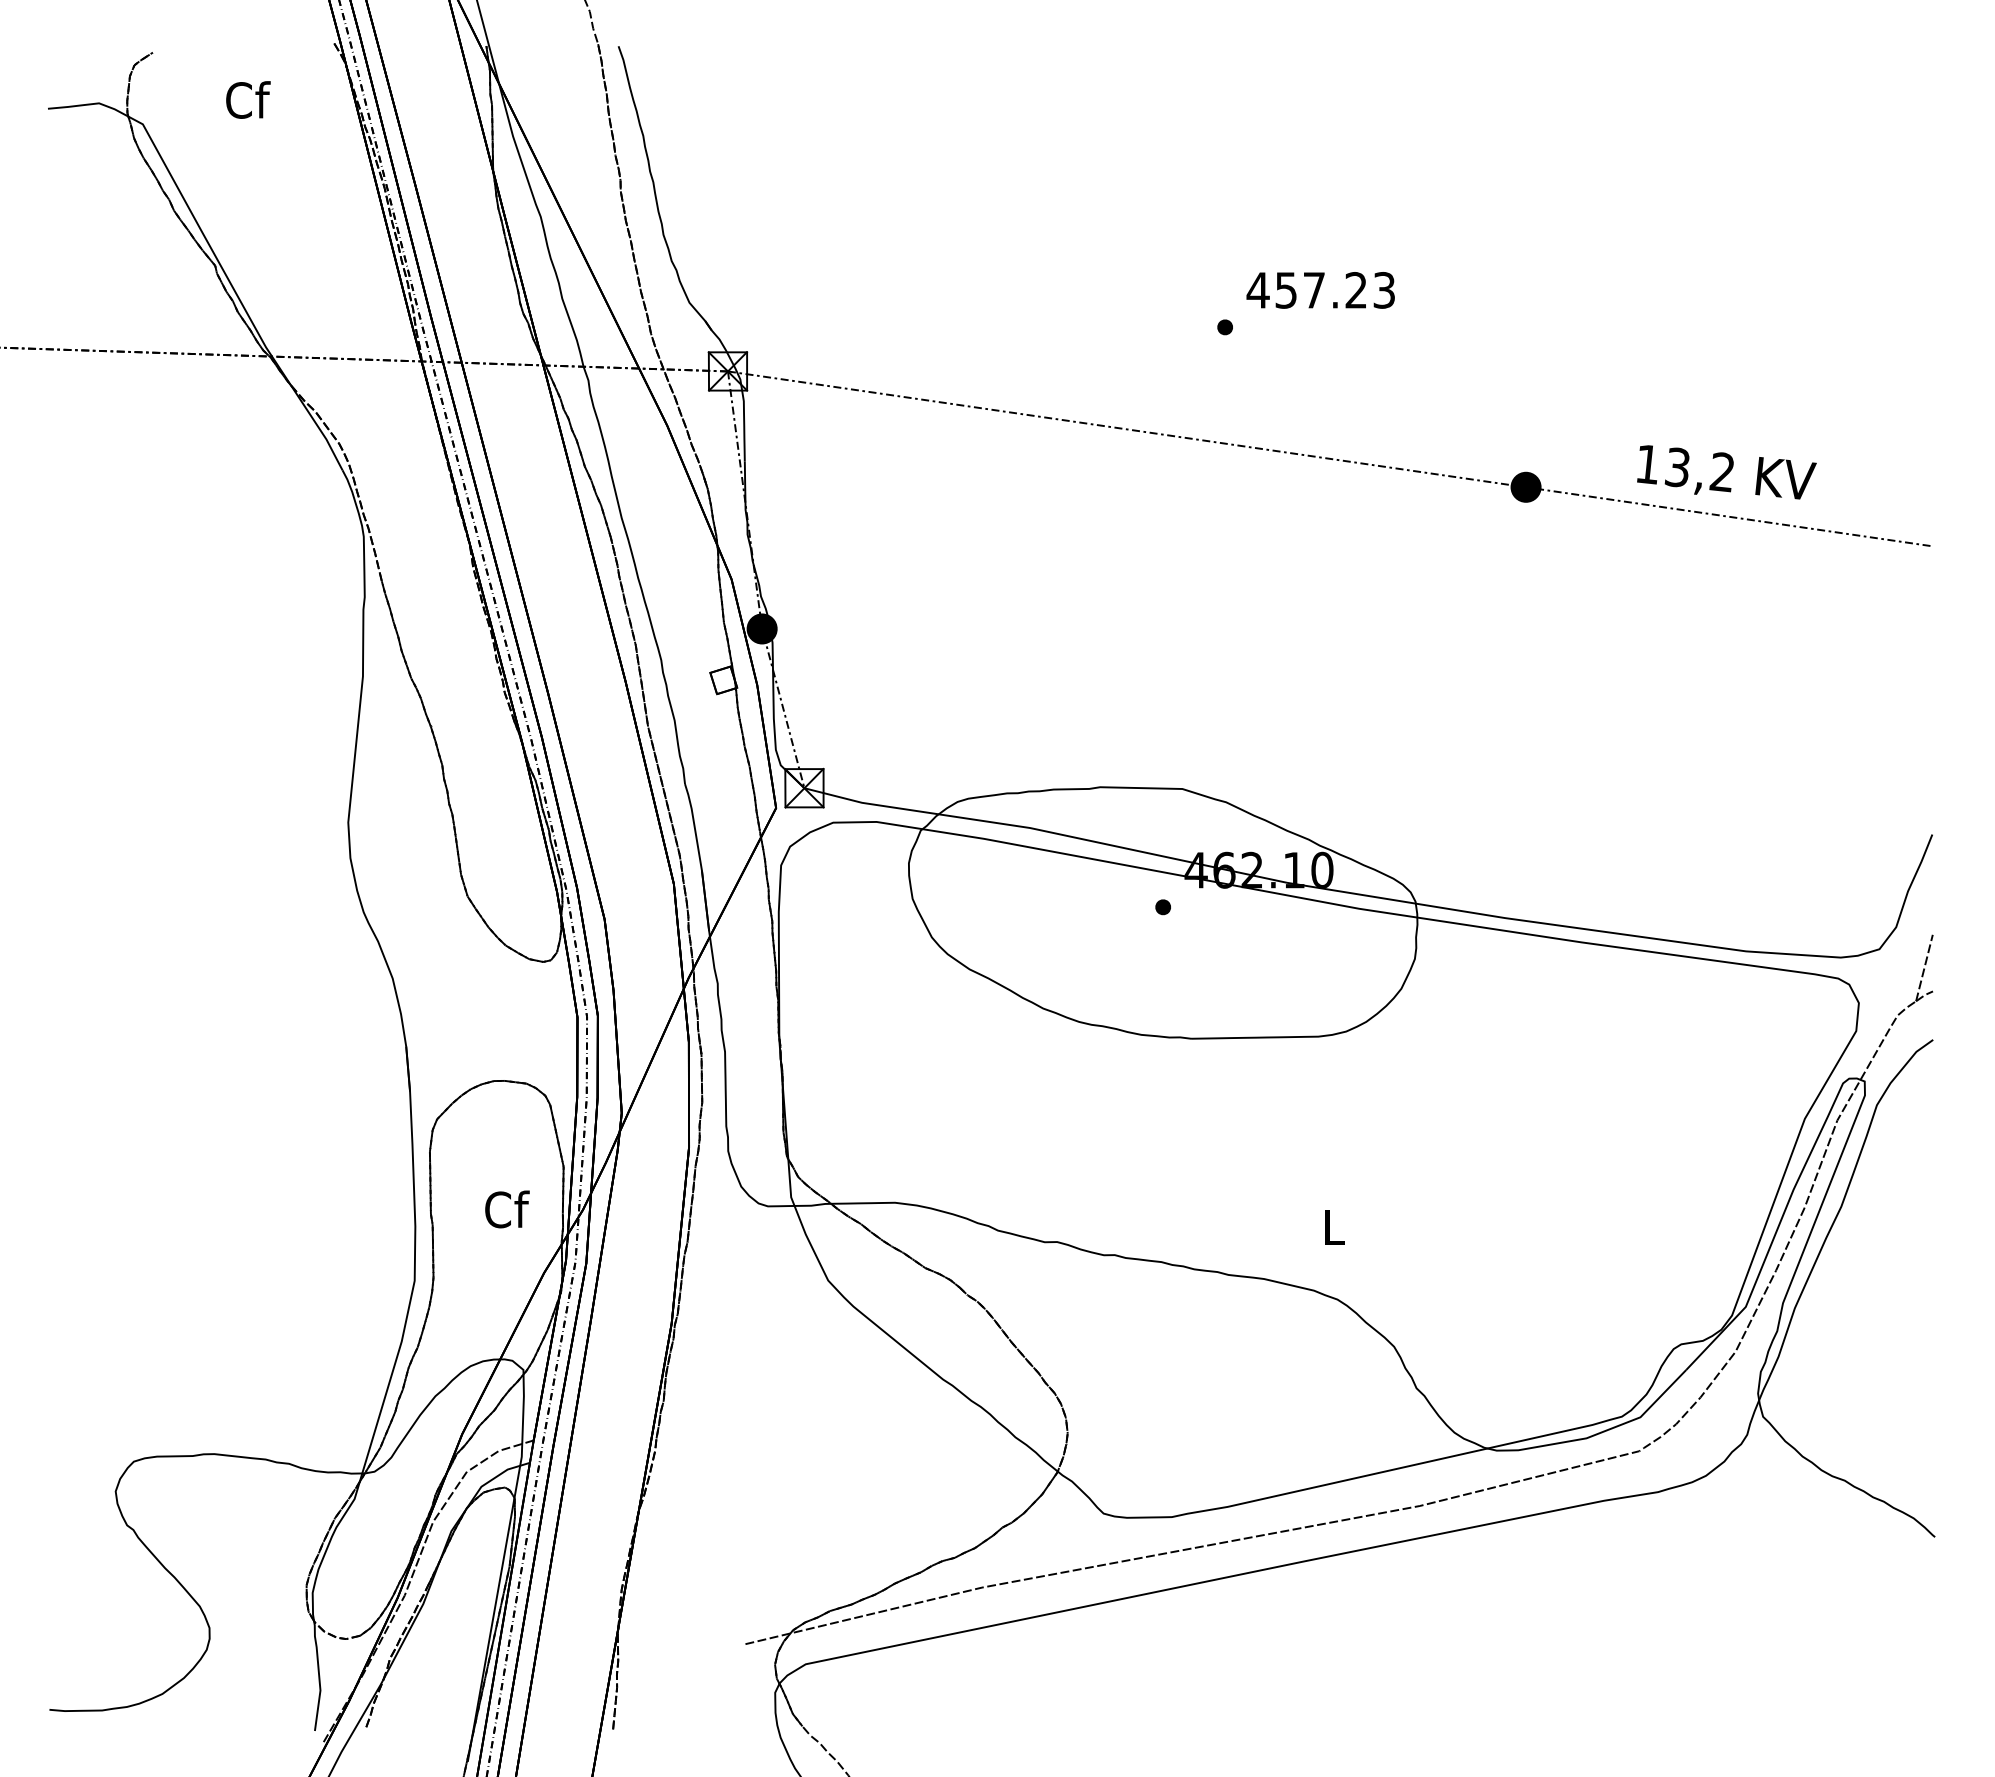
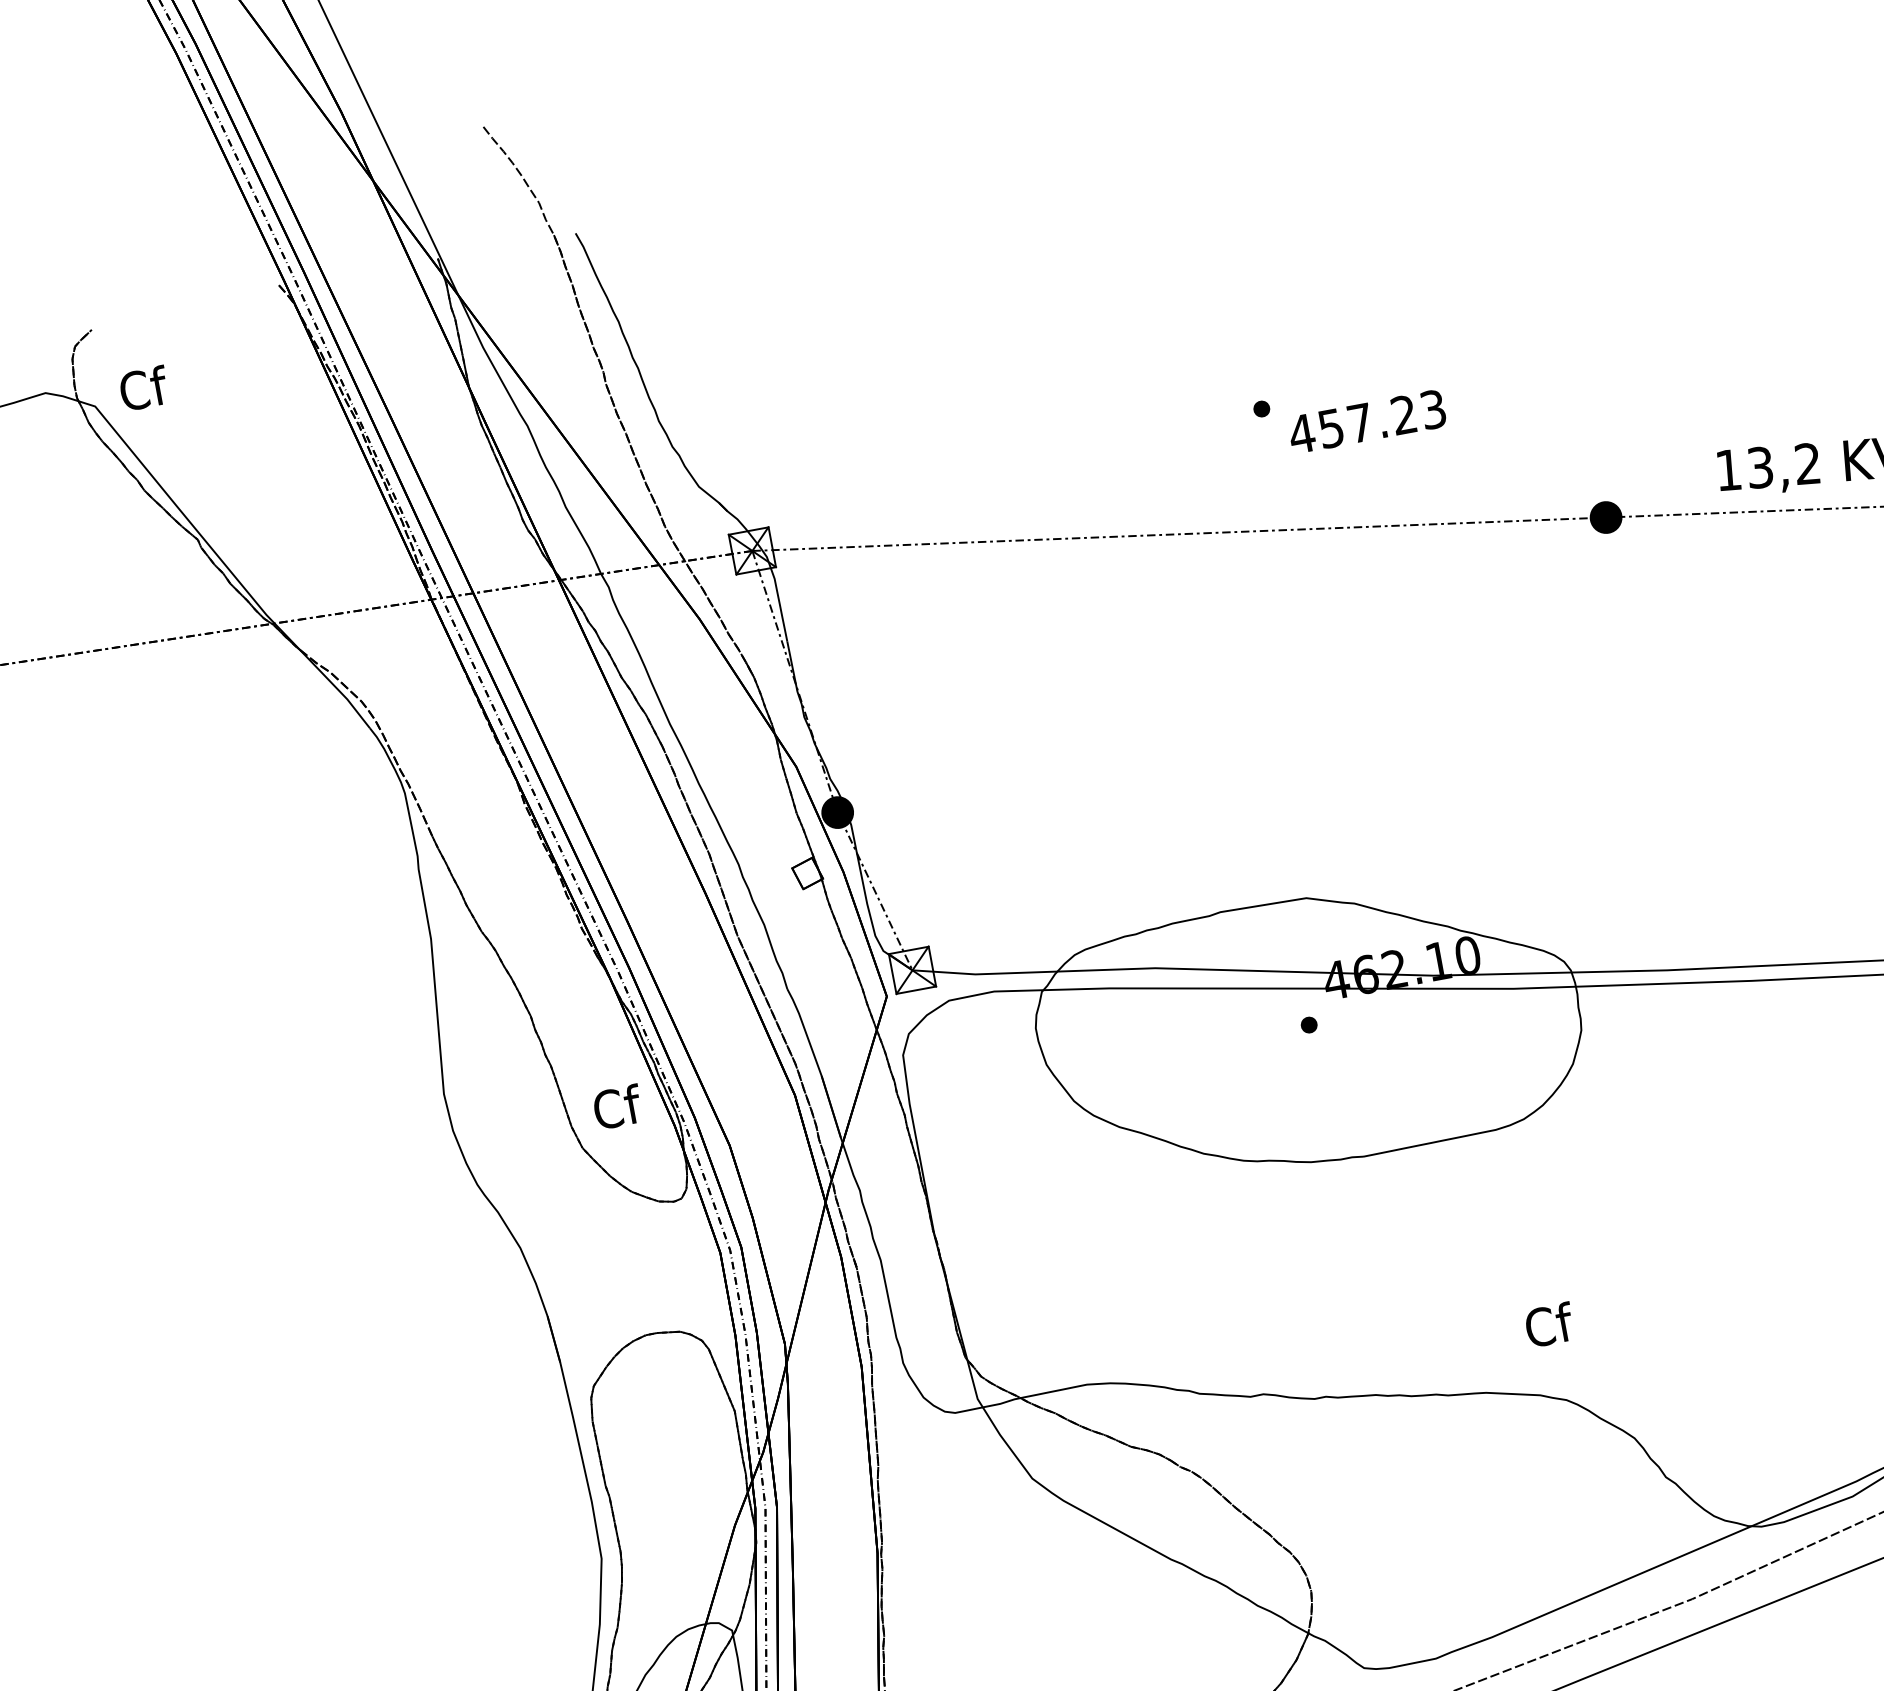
text: (248, 99) -> (144, 387), moved
text: (1320, 290) -> (1366, 422), moved
text: (507, 1209) -> (617, 1107), moved
text: (1334, 1226) -> (1549, 1324), L -> Cf

